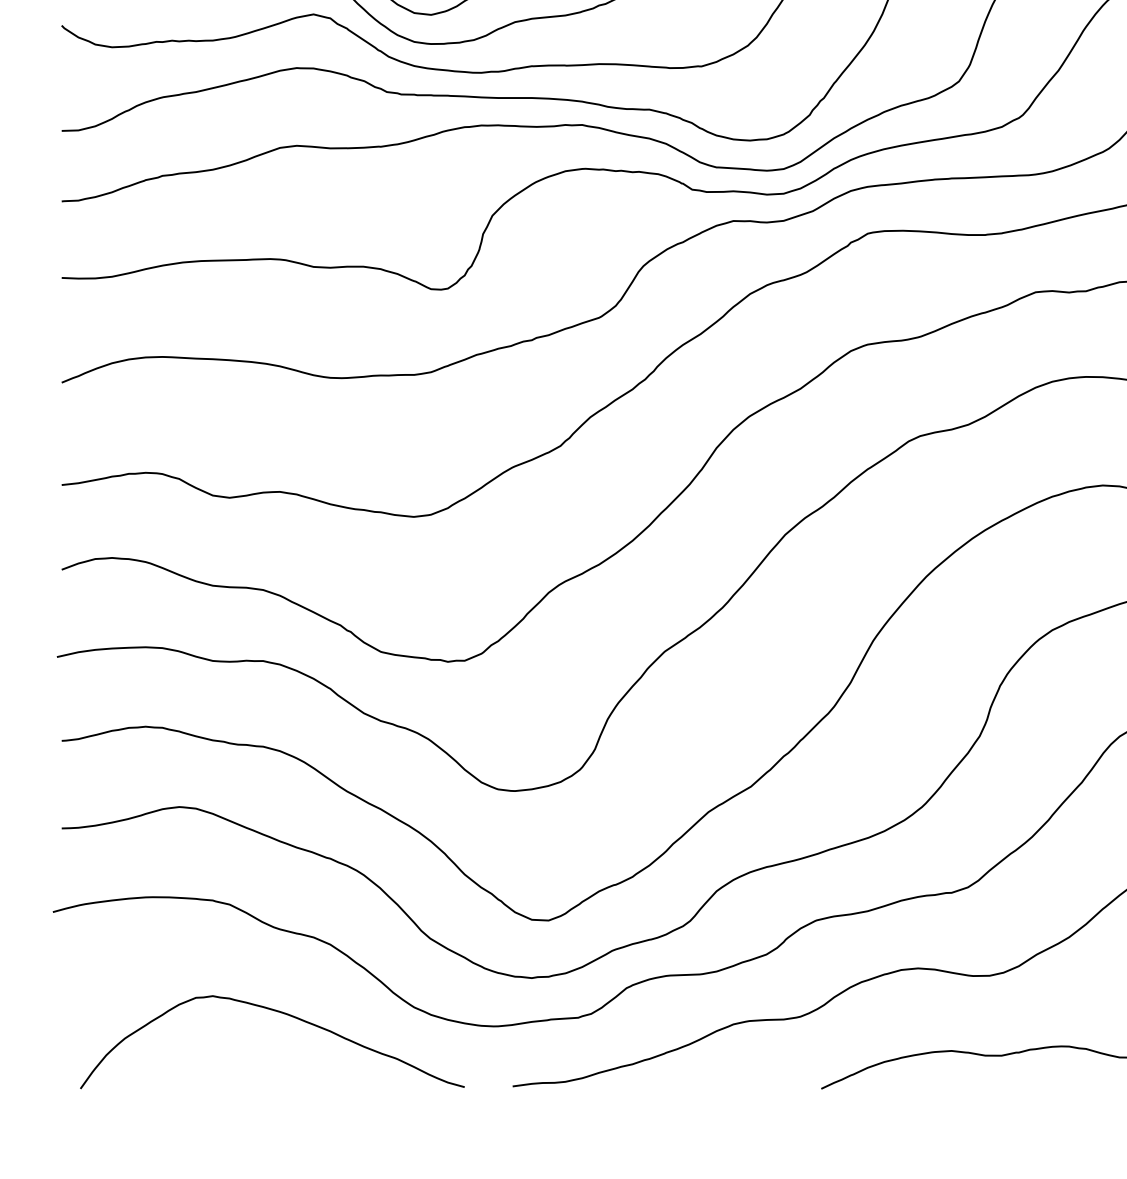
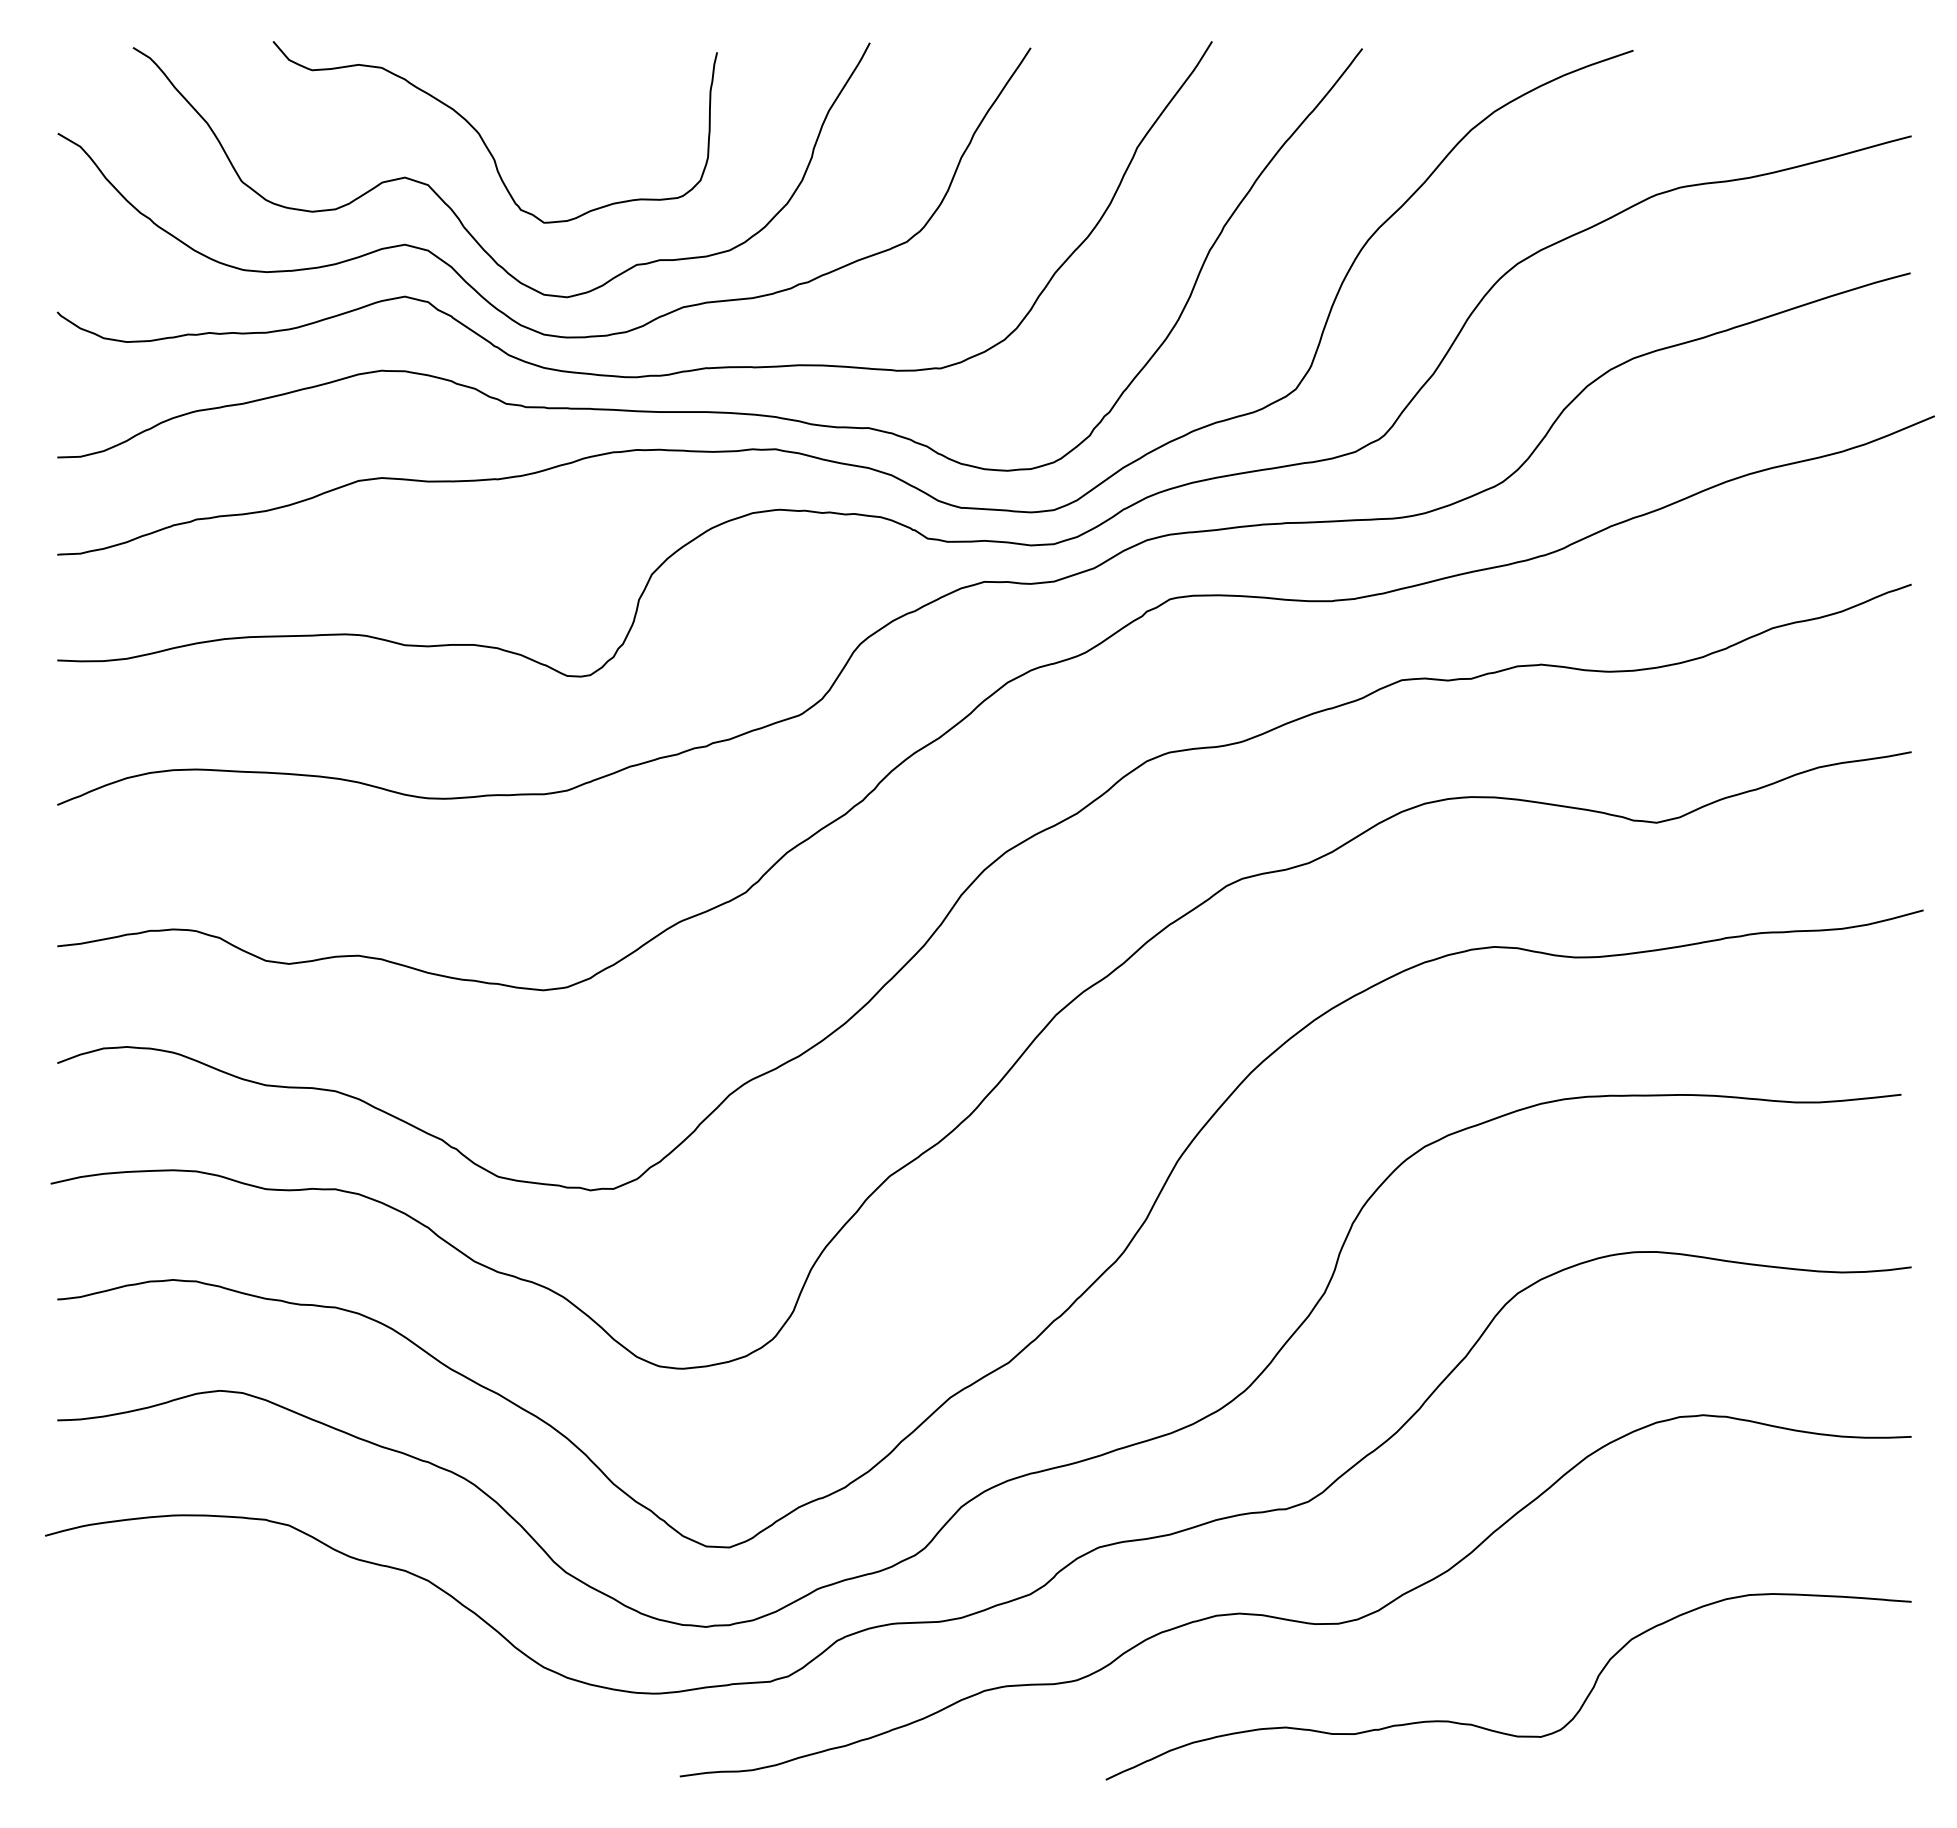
curve: (281, 1013) -> (360, 1675), removed

